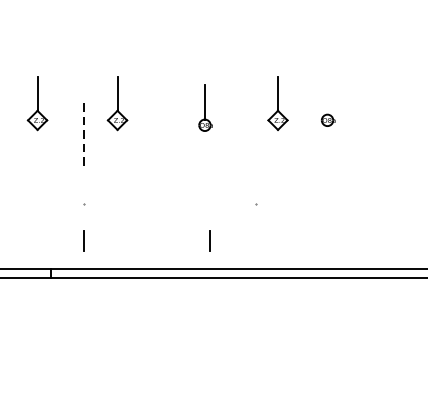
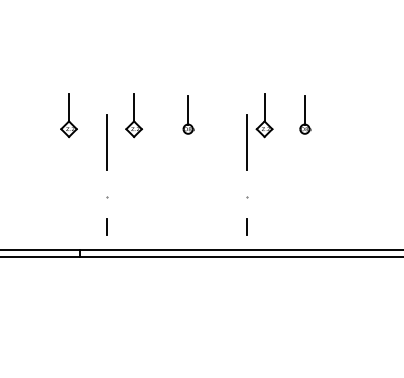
line: (327, 97) -> (304, 110), added
part: (205, 107) -> (188, 114), moved
line: (255, 136) -> (246, 142), added
line: (83, 137) -> (106, 143), dashed -> solid
line: (210, 240) -> (246, 226), moved

